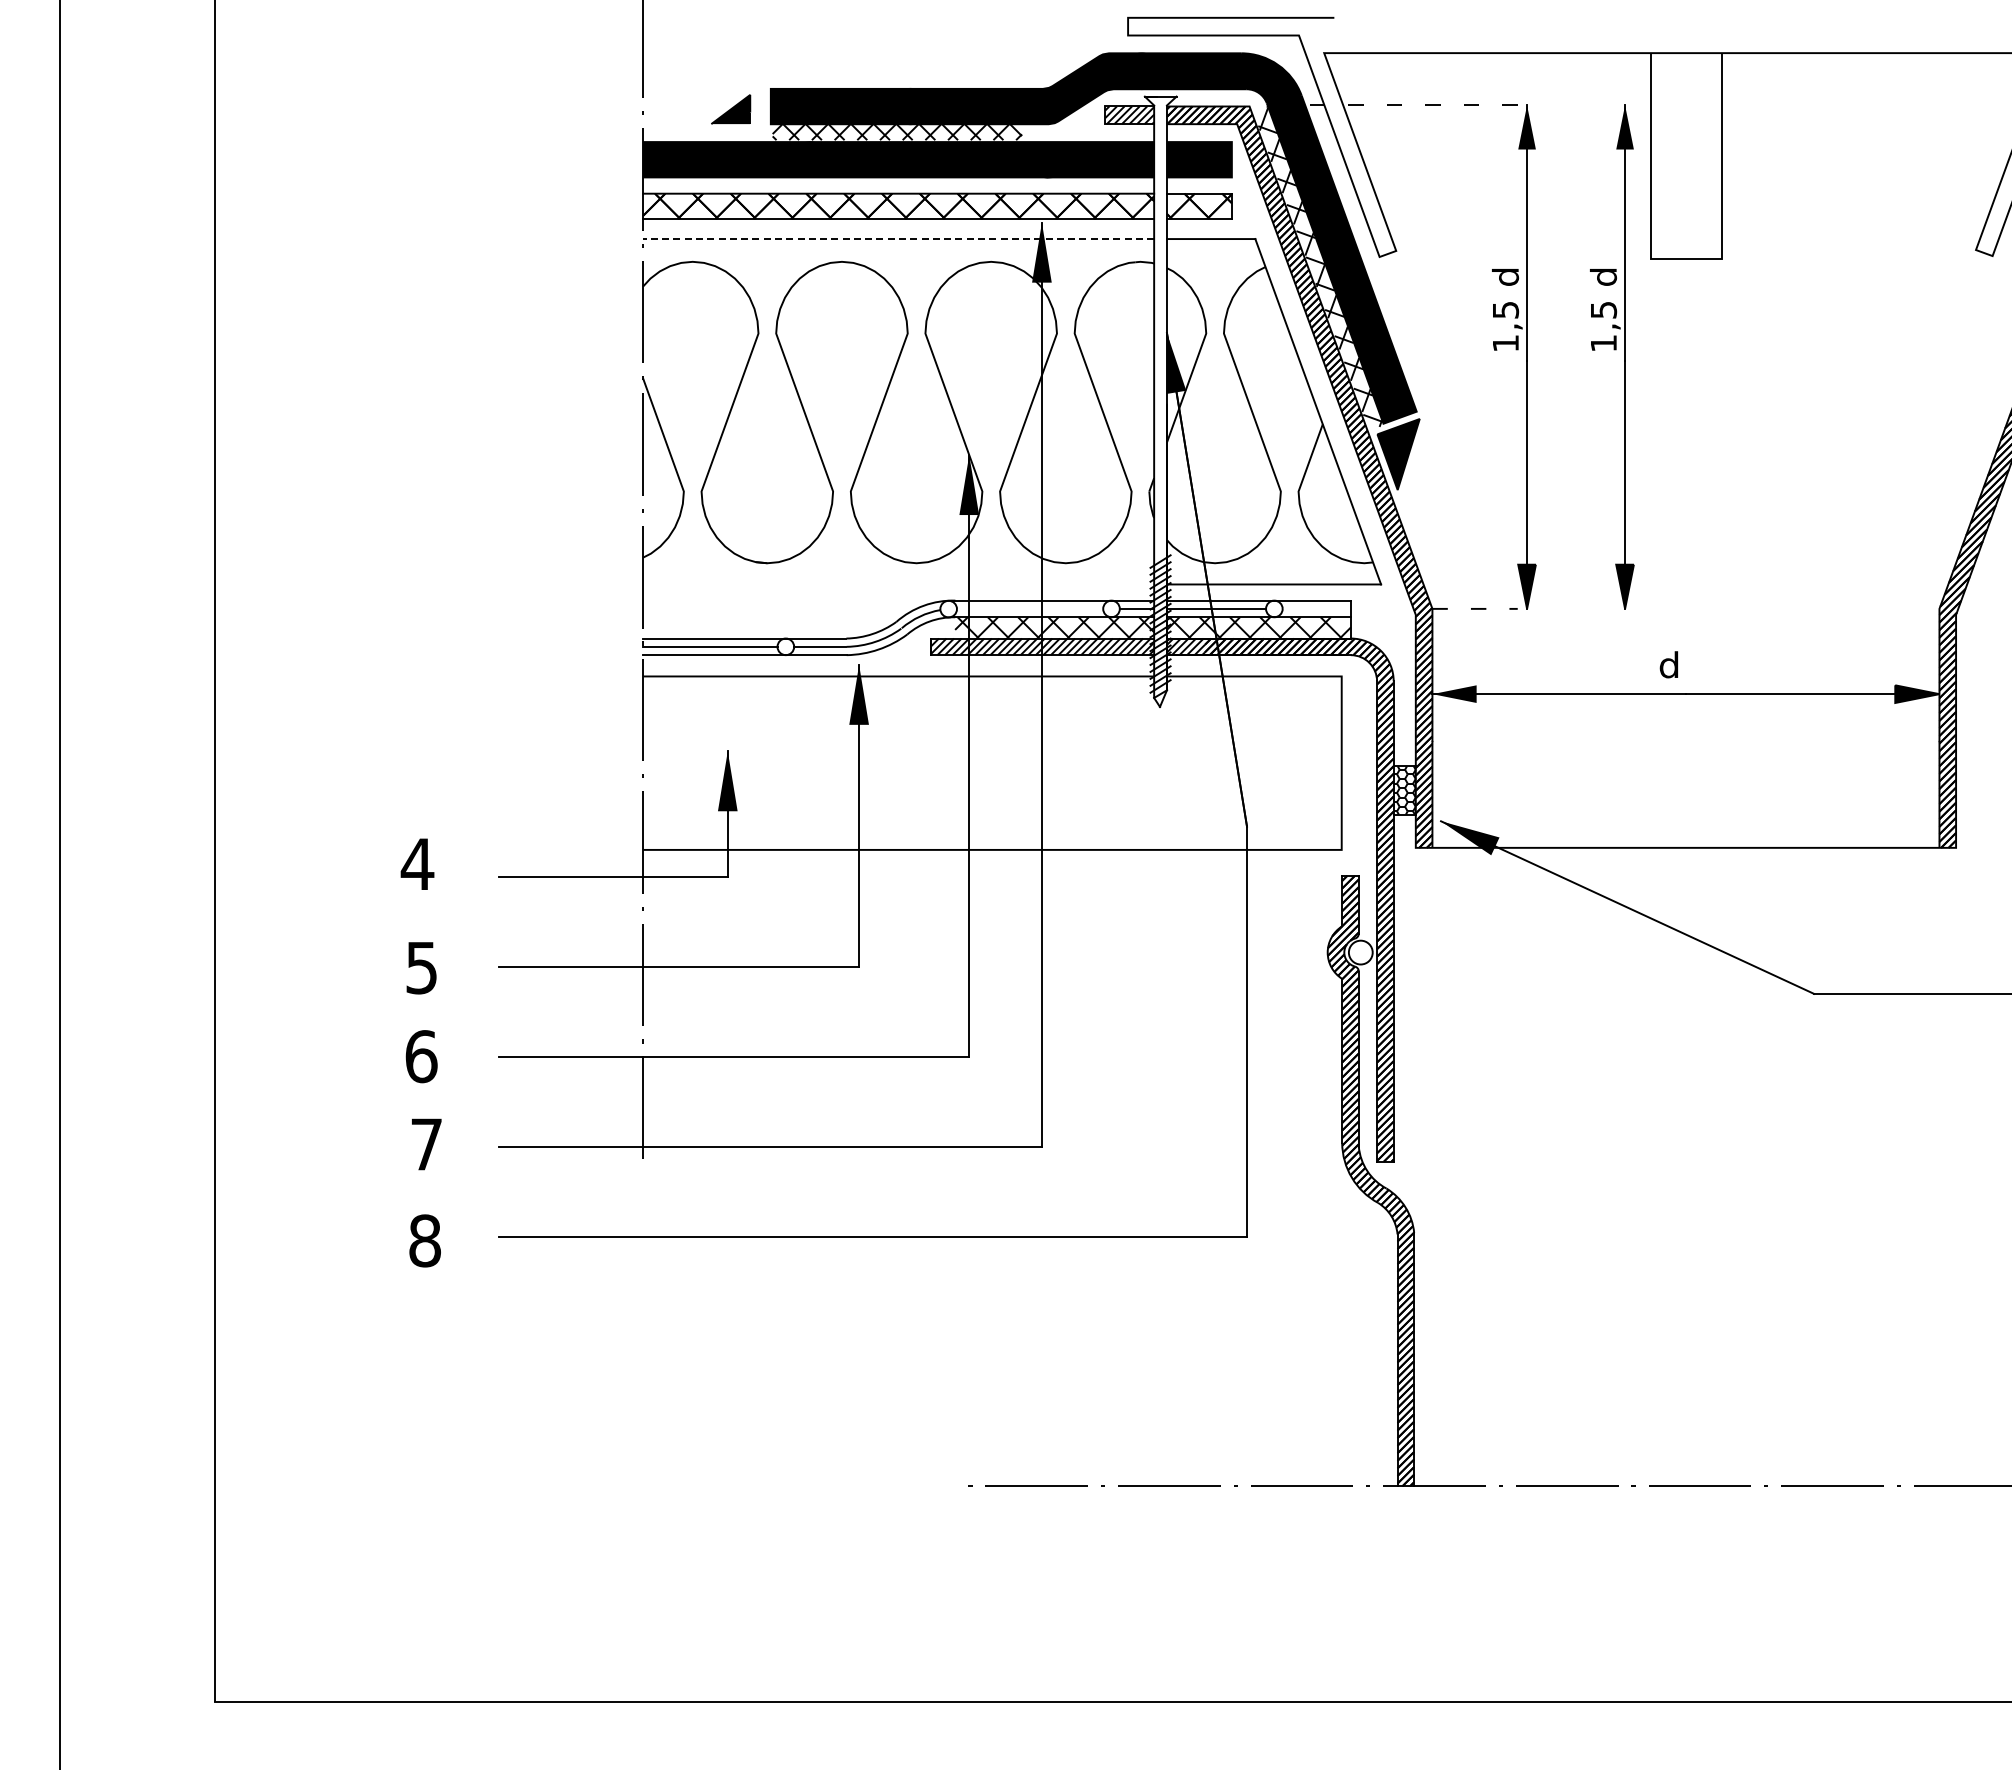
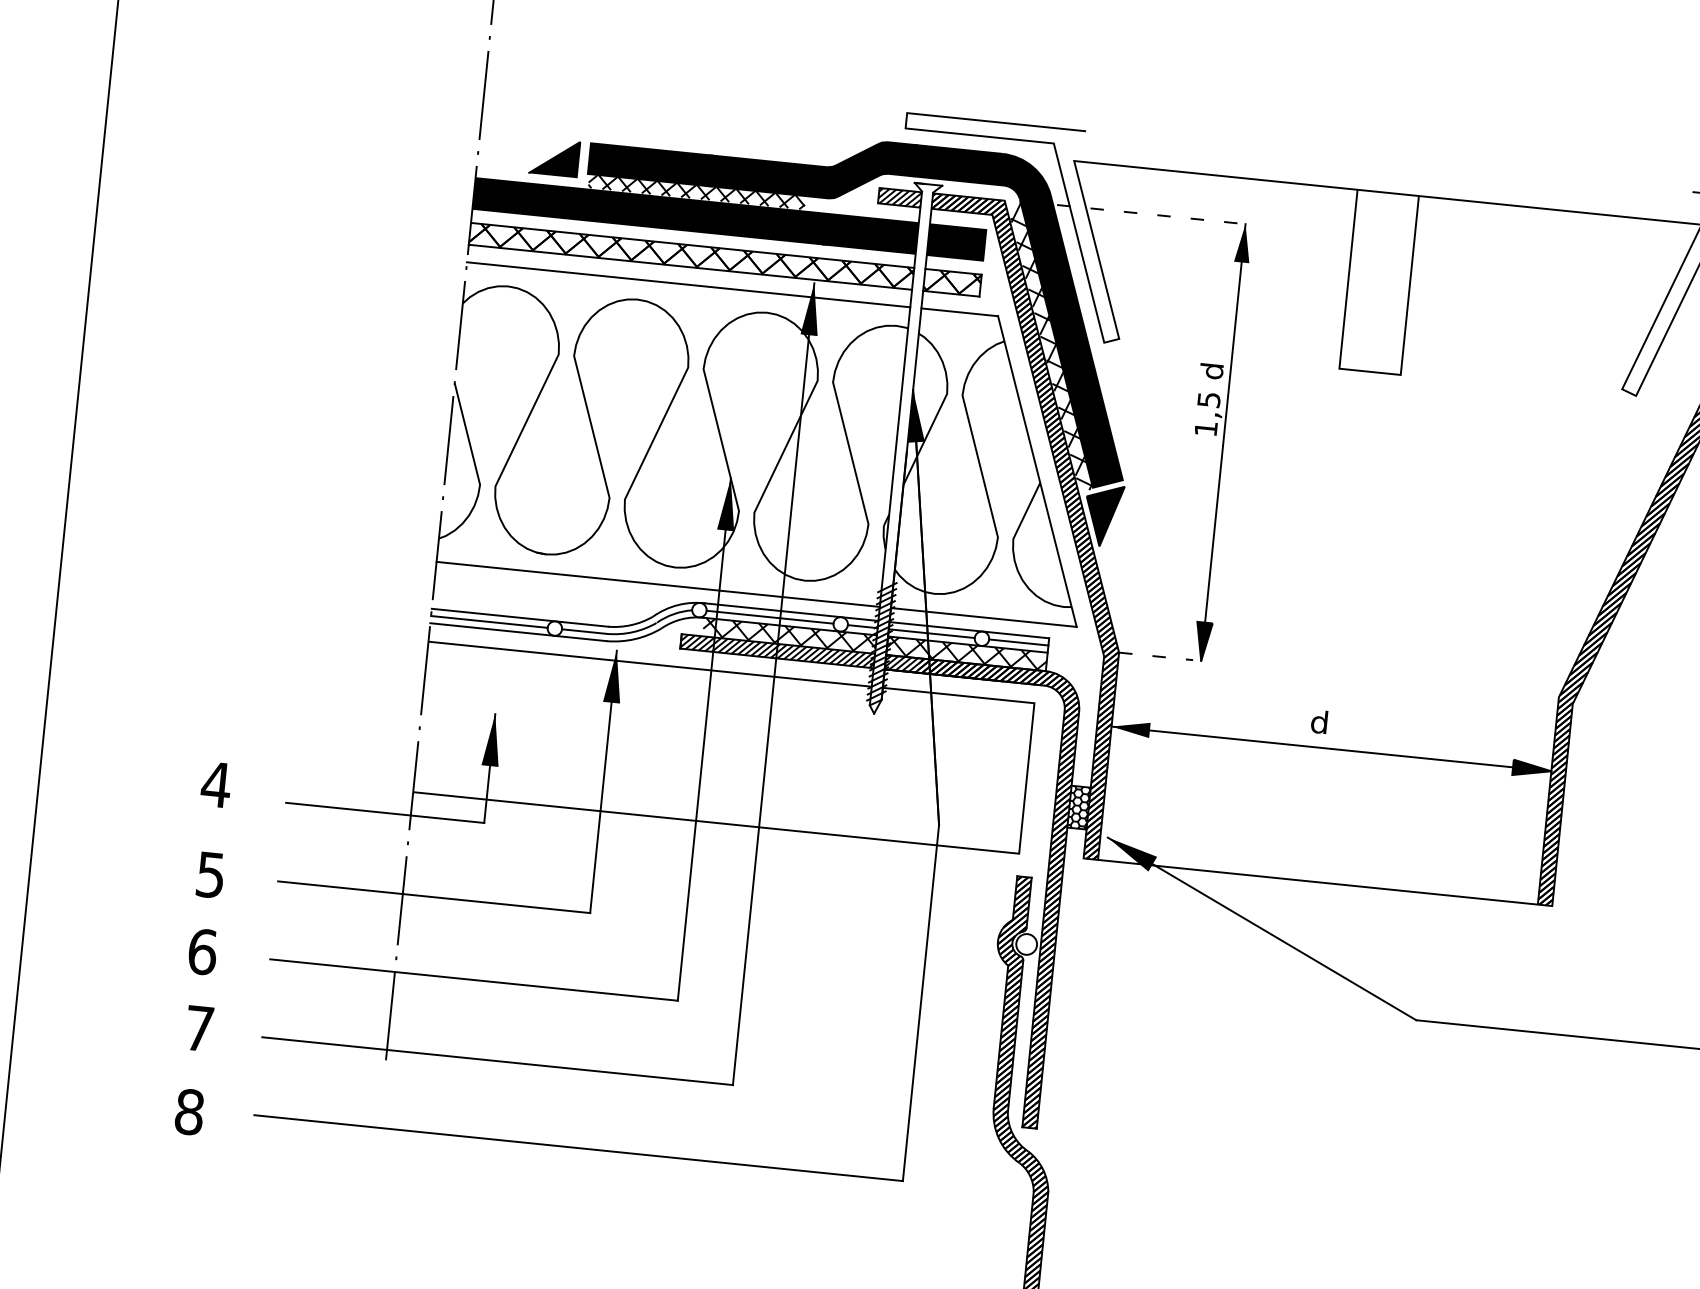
part: (730, 109) -> (554, 157), size x1.43
line: (898, 239) -> (688, 285), dashed -> solid
part: (1614, 350) -> (1299, 444), removed
line: (898, 584) -> (658, 584), added
line: (1029, 608) -> (769, 616), added
line: (1316, 608) -> (1018, 642), added

